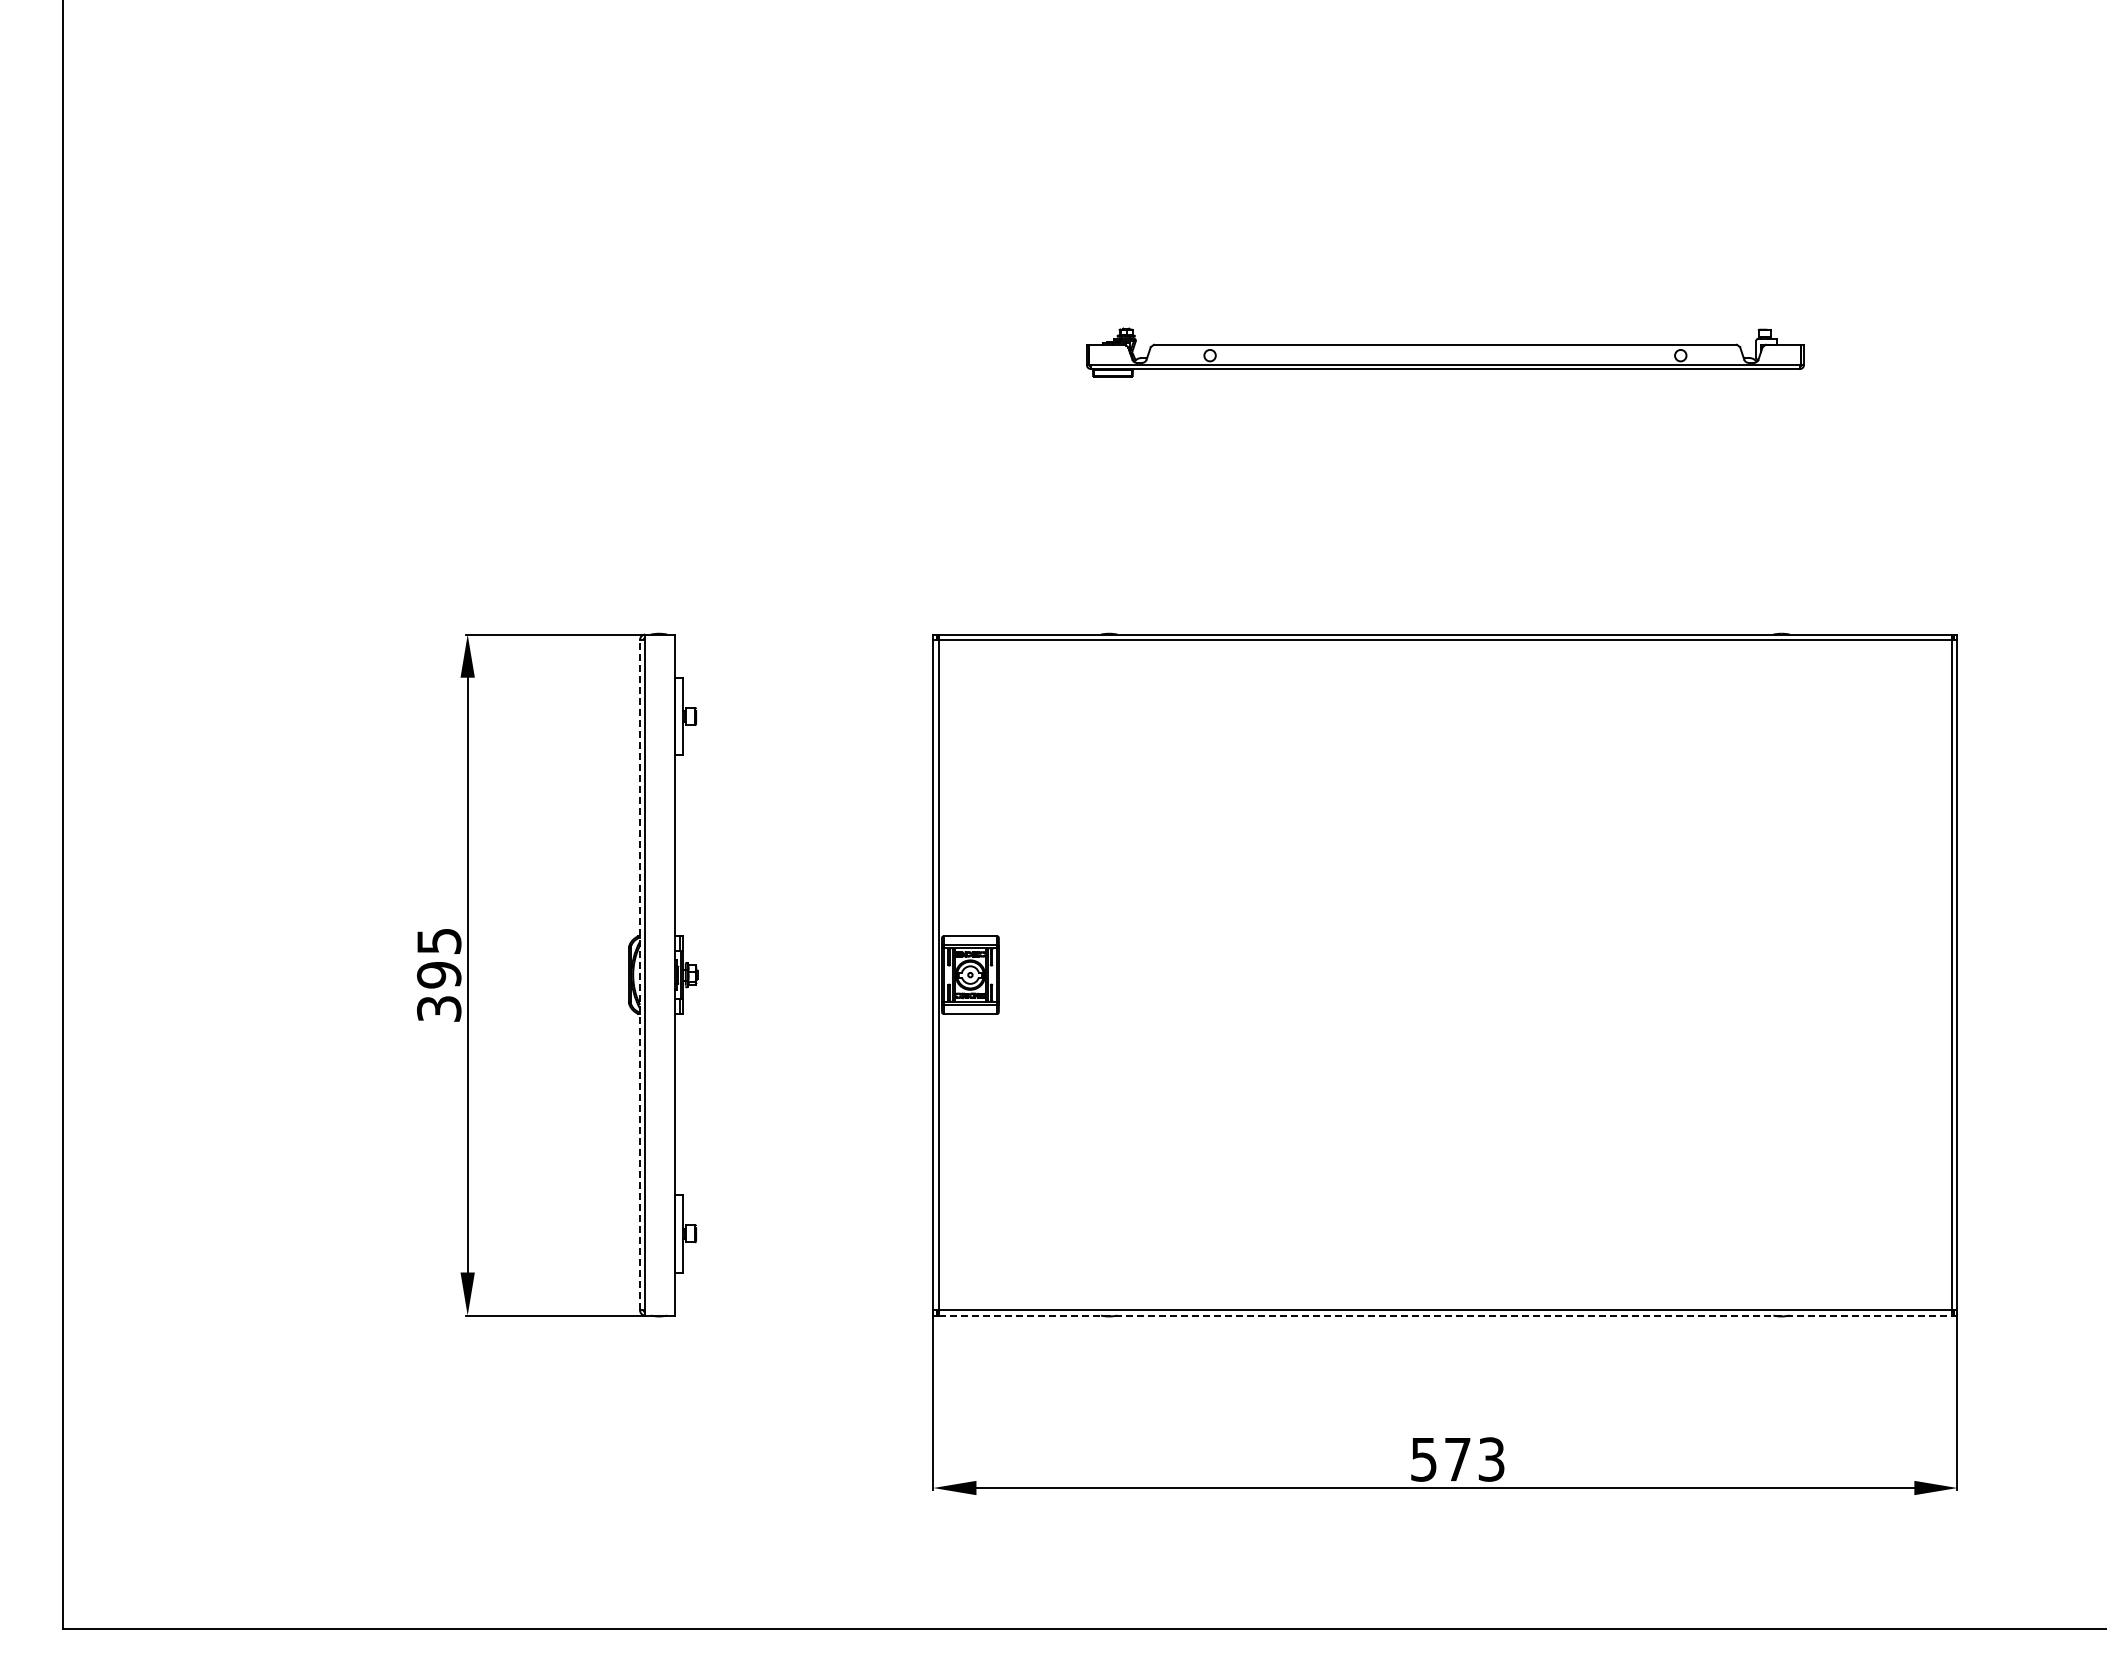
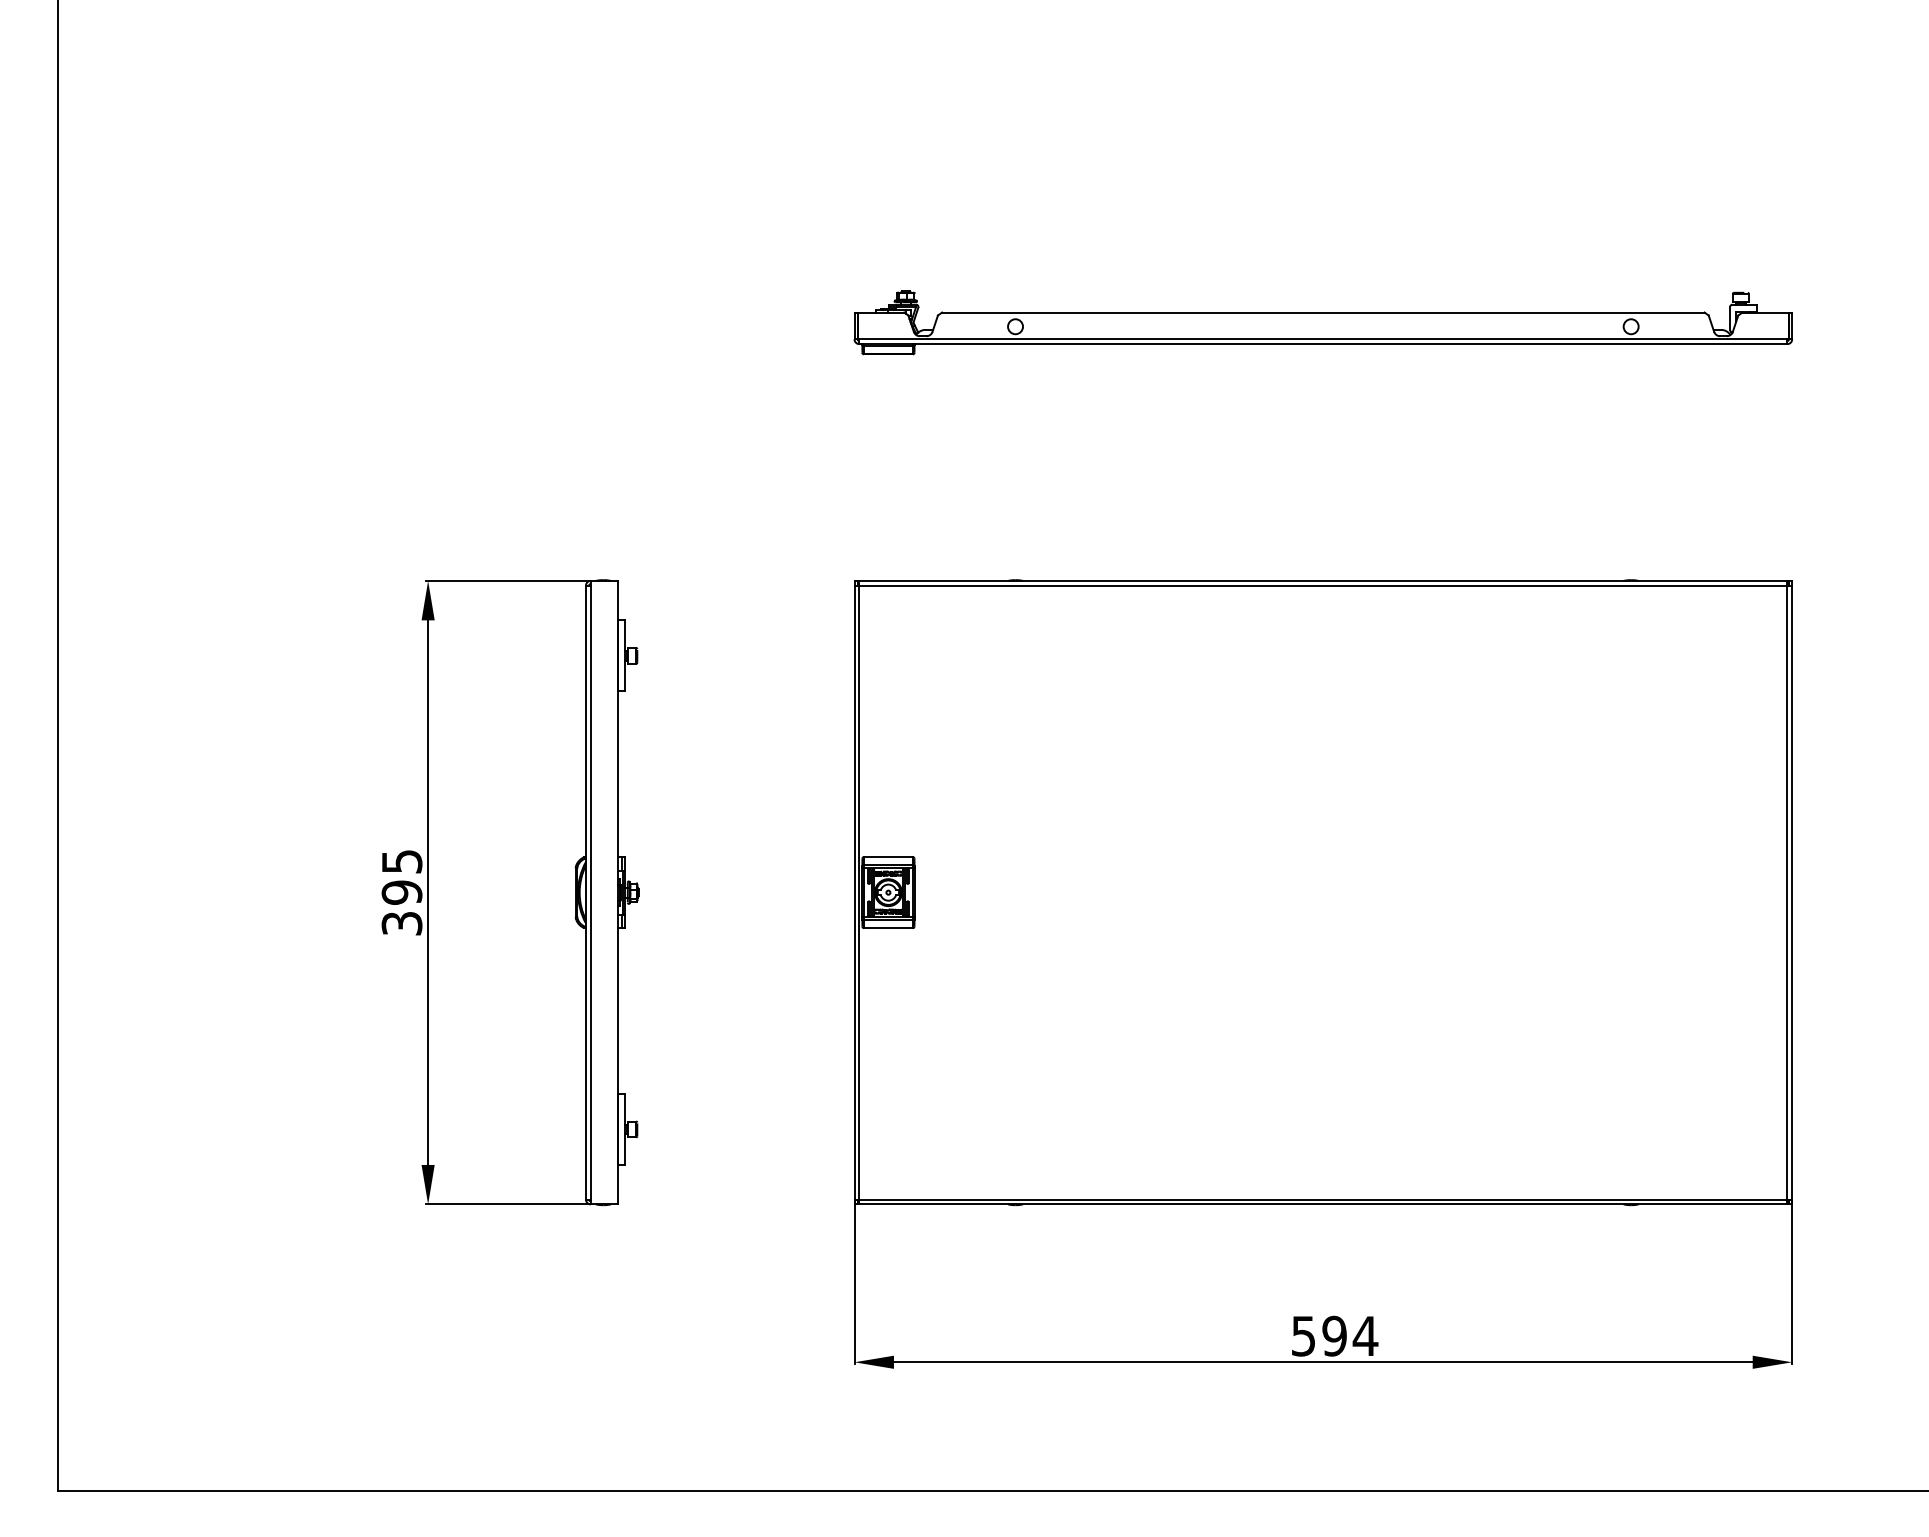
part: (1445, 352) -> (1323, 322), size x1.43
line: (640, 974) -> (586, 892), dashed -> solid
line: (1445, 1315) -> (1323, 1204), dashed -> solid
text: (1474, 1459) -> (1349, 1336), 573 -> 594

